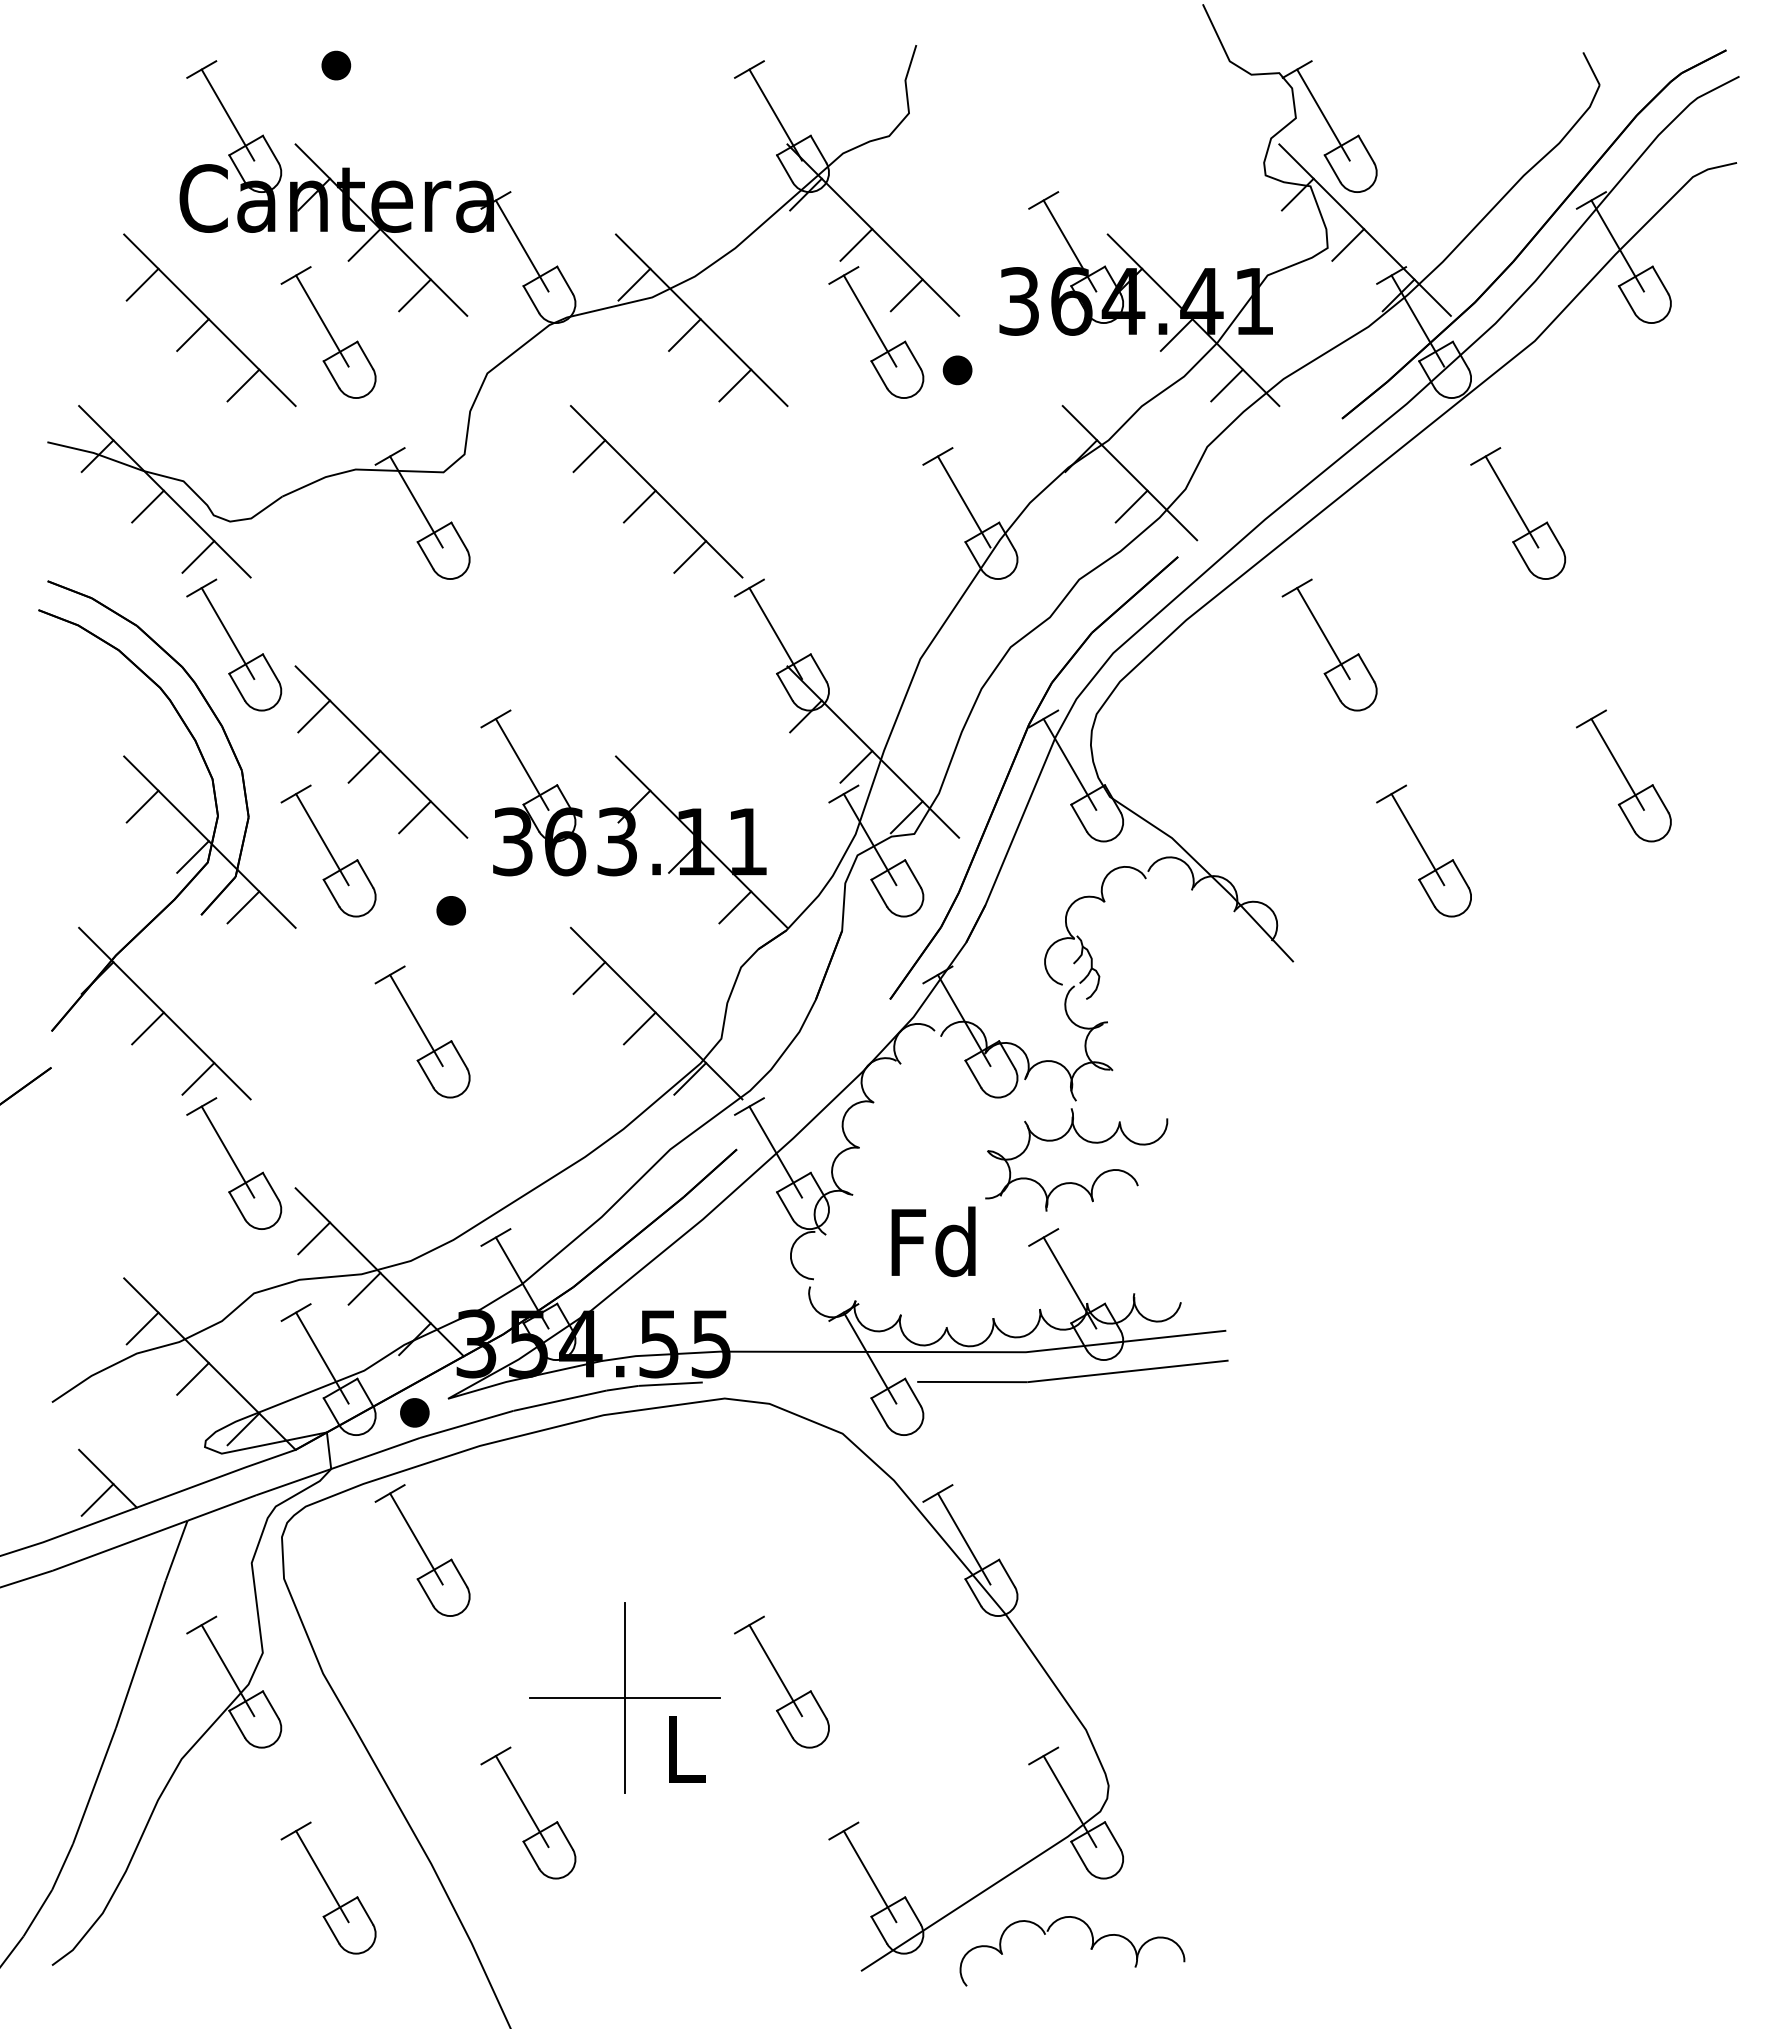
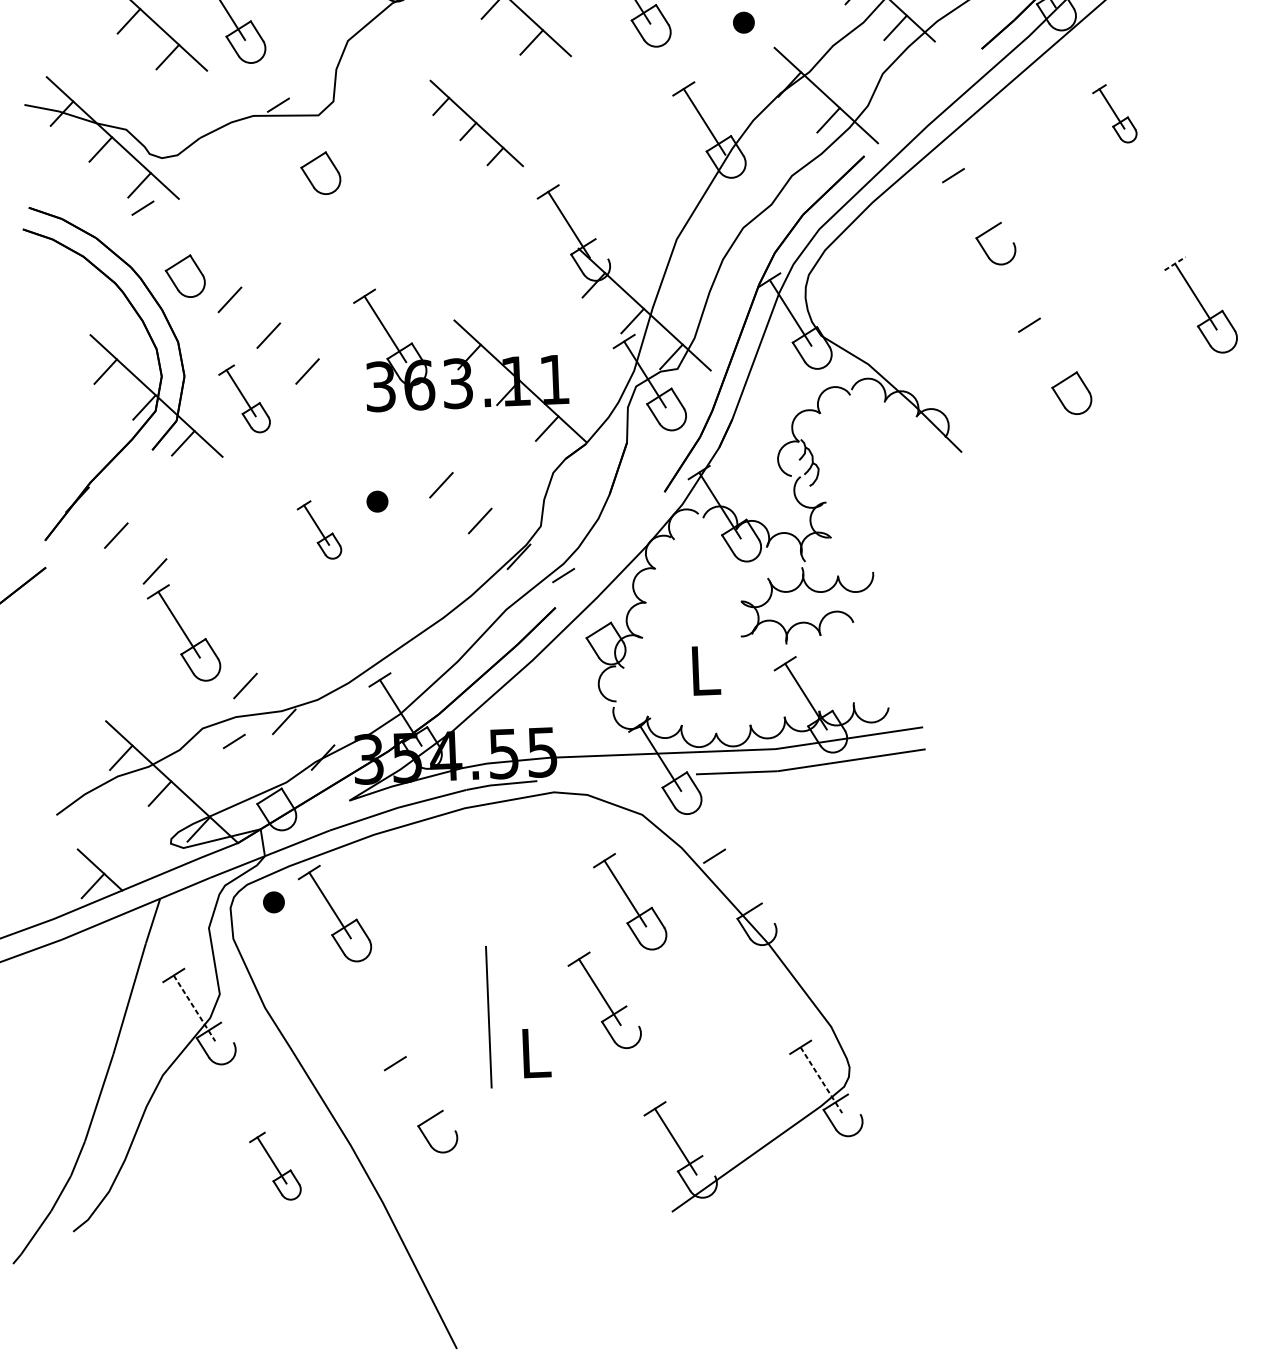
part: (957, 370) -> (743, 22), moved
part: (656, 491) -> (476, 123), size x0.7
line: (416, 501) -> (299, 137), removed
part: (1518, 513) -> (1115, 113), size x0.6
line: (227, 633) -> (163, 241), removed
line: (1323, 633) -> (974, 208), removed
line: (818, 667) -> (601, 248), removed
line: (1366, 667) -> (1007, 232), removed
line: (1591, 718) -> (1175, 263), solid -> dashed
line: (381, 751) -> (280, 323), removed
line: (1417, 839) -> (1050, 358), removed
part: (328, 850) -> (244, 398), size x0.7
part: (450, 910) -> (376, 501), moved
line: (164, 1013) -> (128, 524), removed
line: (656, 1013) -> (492, 509), removed
part: (422, 1031) -> (319, 529), size x0.6
line: (775, 1151) -> (584, 608), removed
text: (933, 1241) -> (703, 669), Fd -> L
line: (379, 1272) -> (294, 709), removed
line: (322, 1357) -> (255, 773), removed
part: (414, 1412) -> (273, 902), moved
line: (963, 1538) -> (734, 888), removed
part: (821, 1550) -> (630, 901), added
line: (1006, 1572) -> (767, 912), removed
line: (227, 1670) -> (194, 1008), solid -> dashed
line: (624, 1698) -> (488, 1017), removed
line: (270, 1704) -> (227, 1032), removed
line: (818, 1704) -> (632, 1015), removed
line: (521, 1801) -> (415, 1096), removed
line: (1069, 1801) -> (821, 1080), solid -> dashed
line: (564, 1835) -> (448, 1120), removed
line: (1112, 1835) -> (853, 1104), removed
part: (328, 1887) -> (275, 1165), size x0.7
line: (912, 1910) -> (708, 1165), removed
part: (1090, 1949) -> (841, 1189), removed

